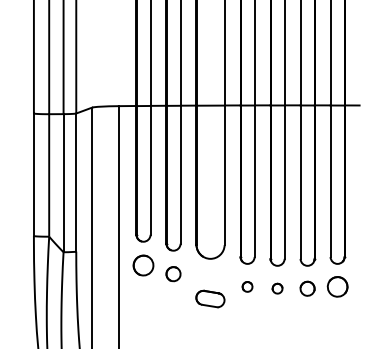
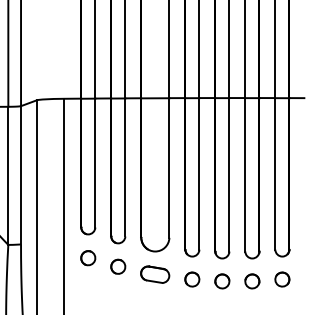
part: (143, 265) -> (88, 258), size x0.71
part: (247, 286) -> (192, 279), size x1.43
part: (337, 286) -> (282, 279), size x0.71
part: (277, 288) -> (222, 281), size x1.43
part: (210, 298) -> (155, 274), moved

